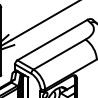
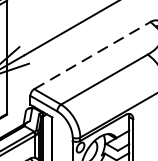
line: (52, 39) -> (92, 54), solid -> dashed

